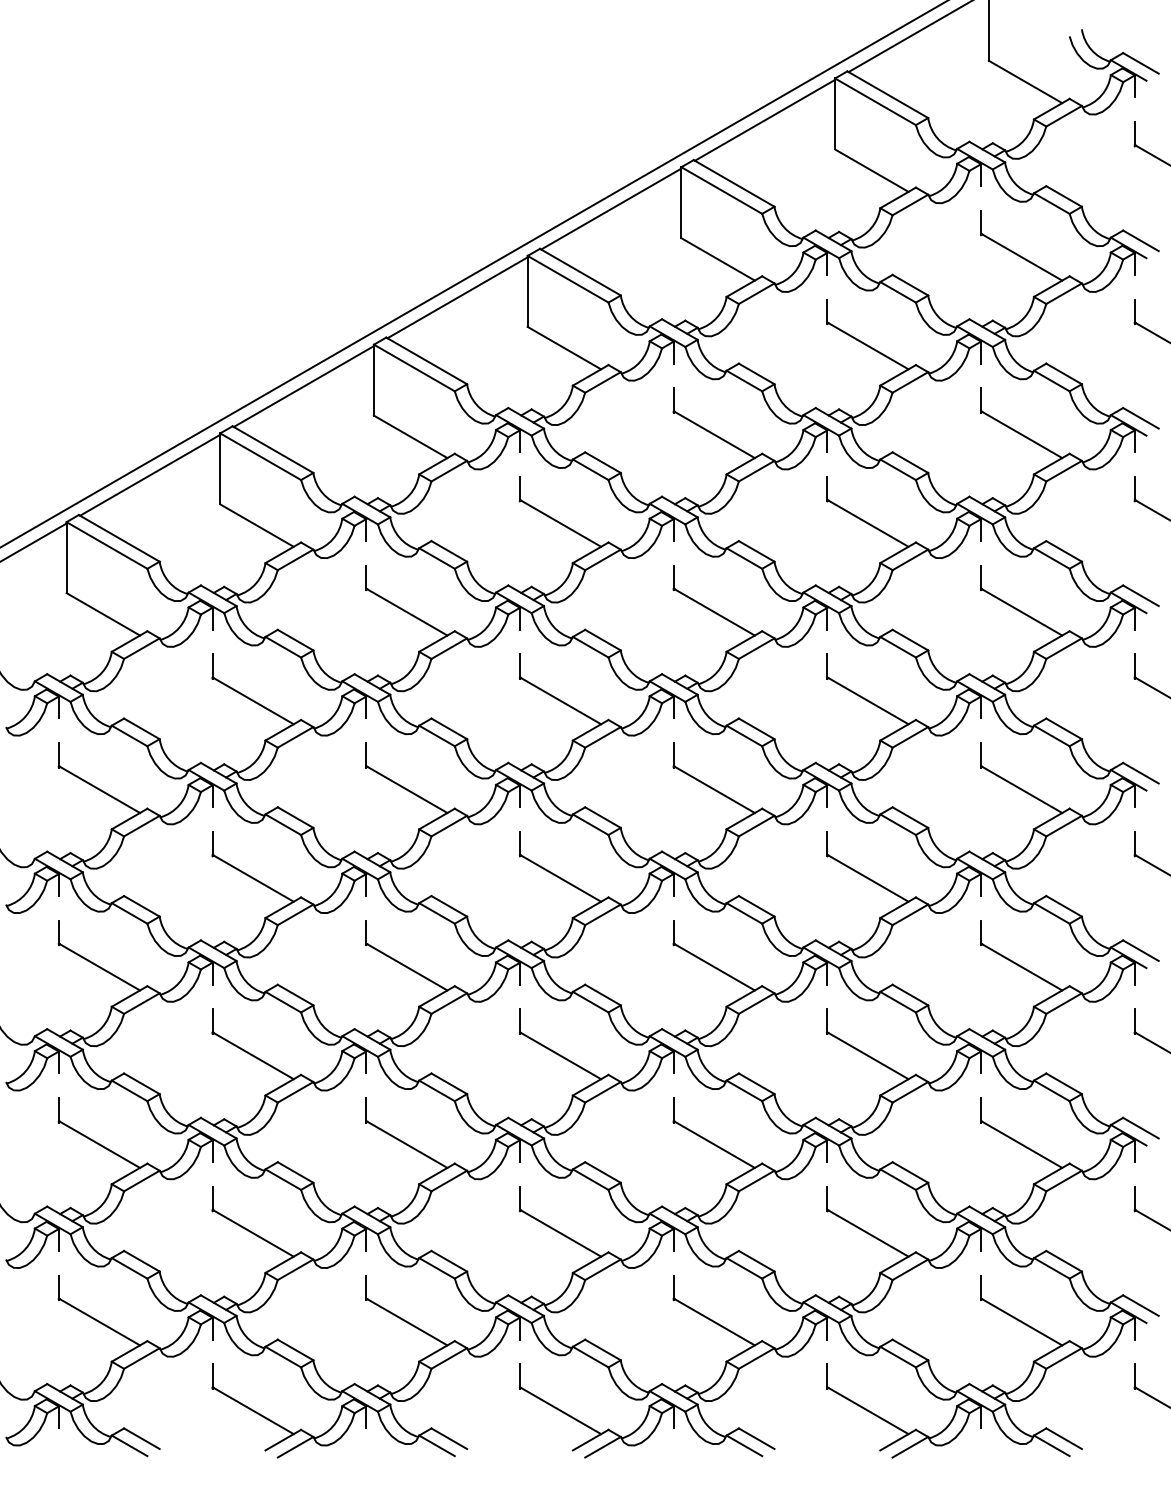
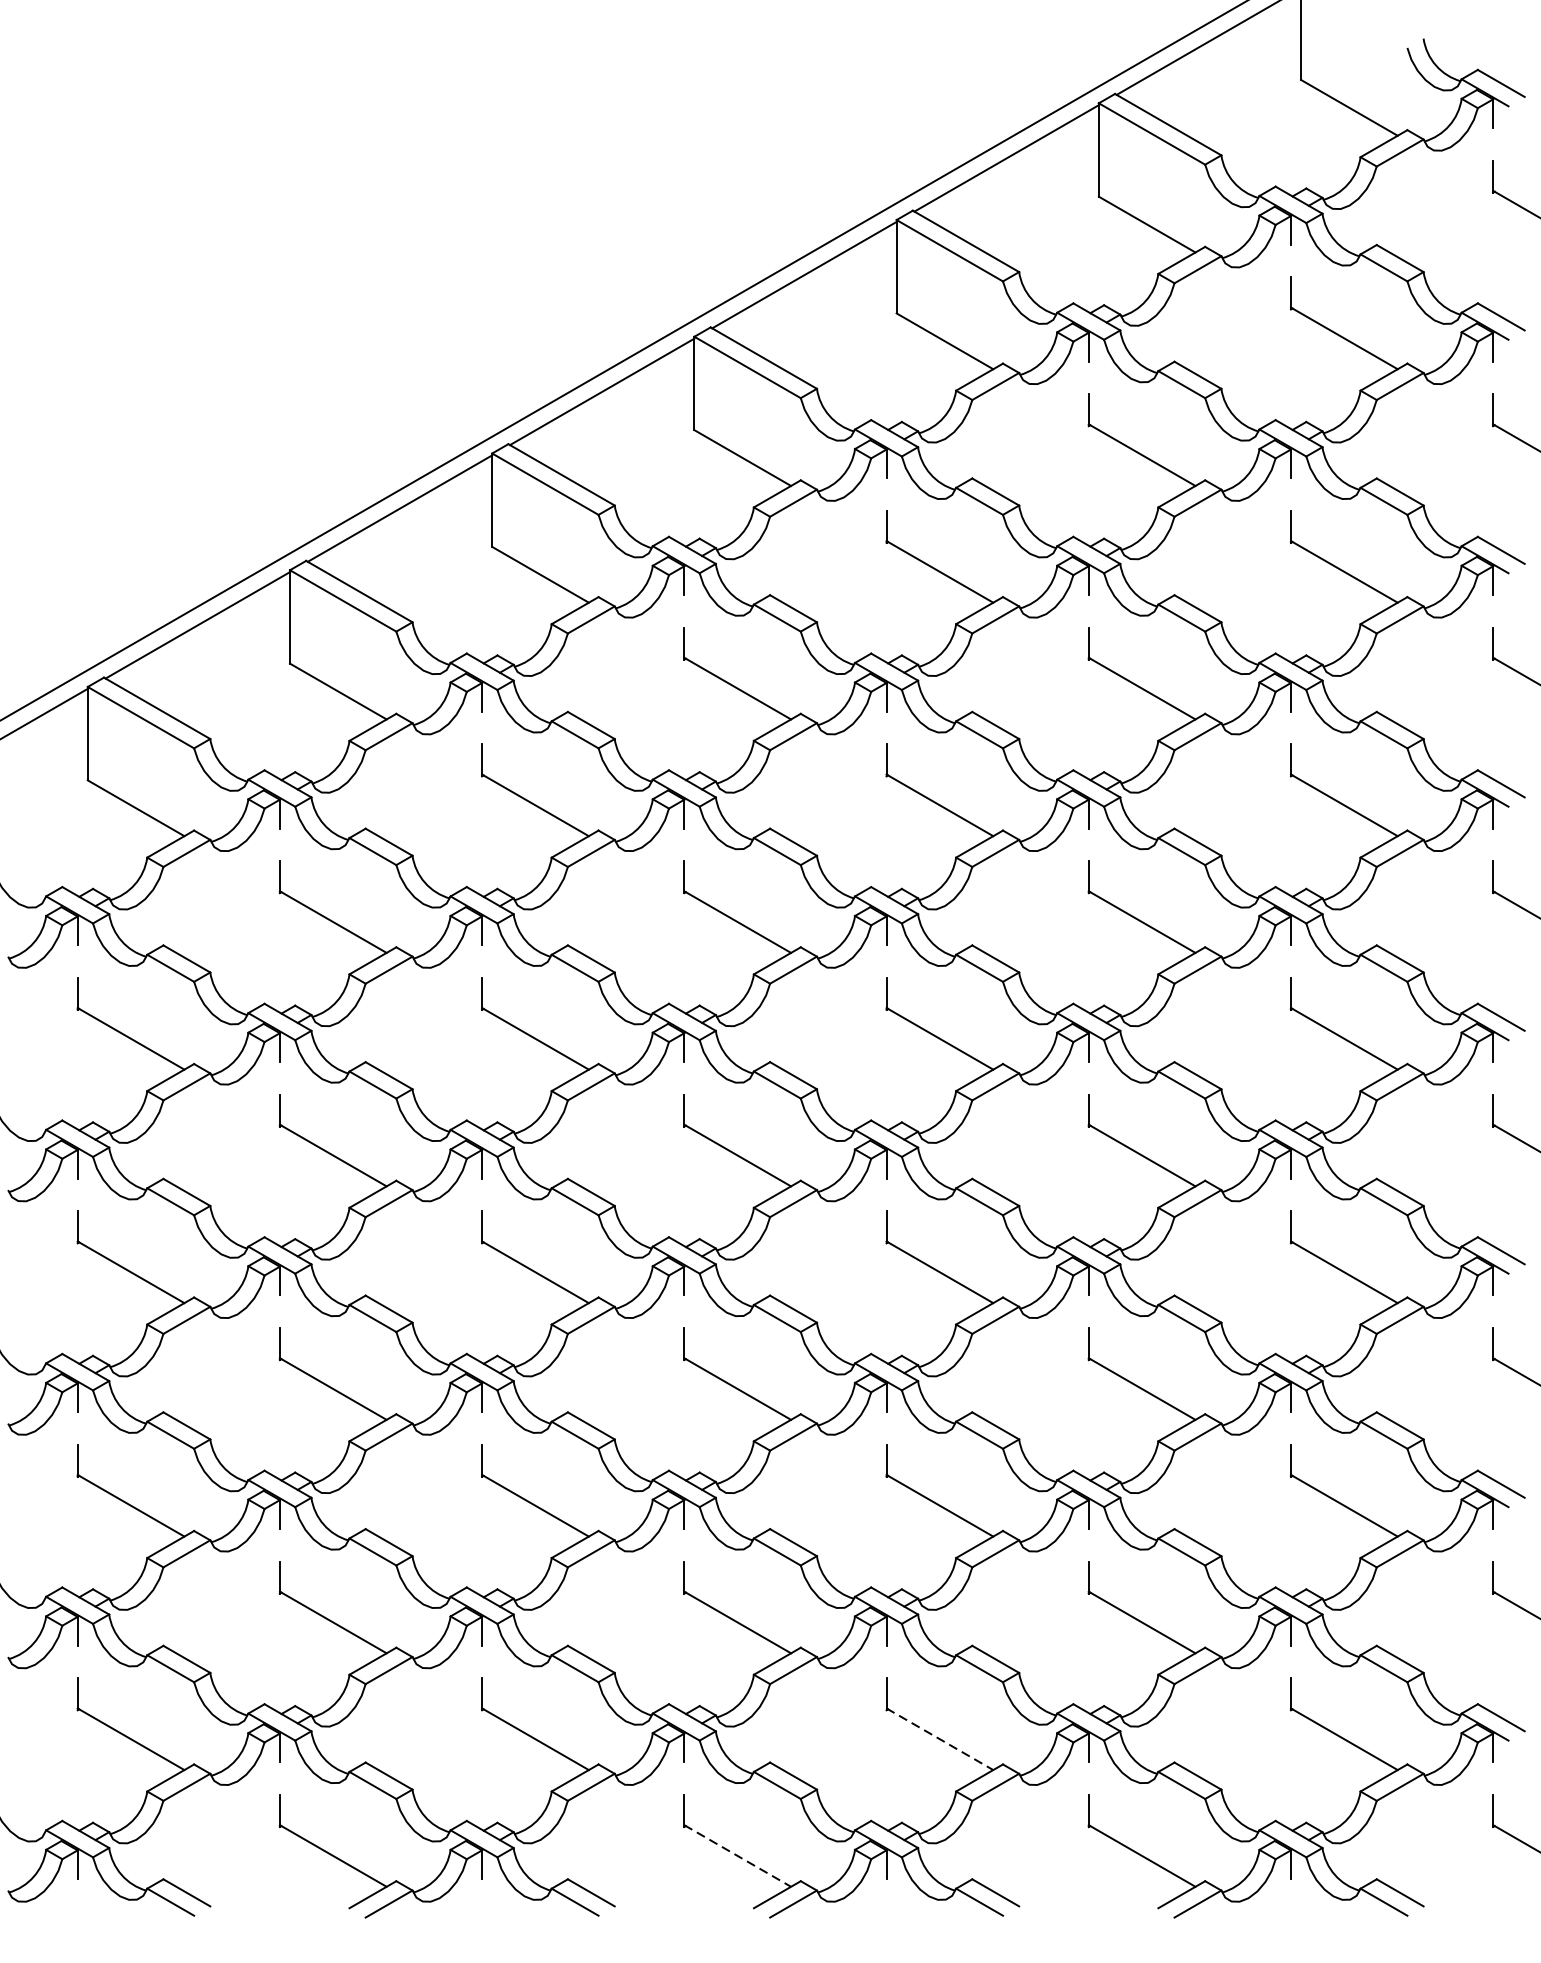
line: (714, 1321) -> (940, 1738), solid -> dashed
line: (560, 1410) -> (737, 1855), solid -> dashed

